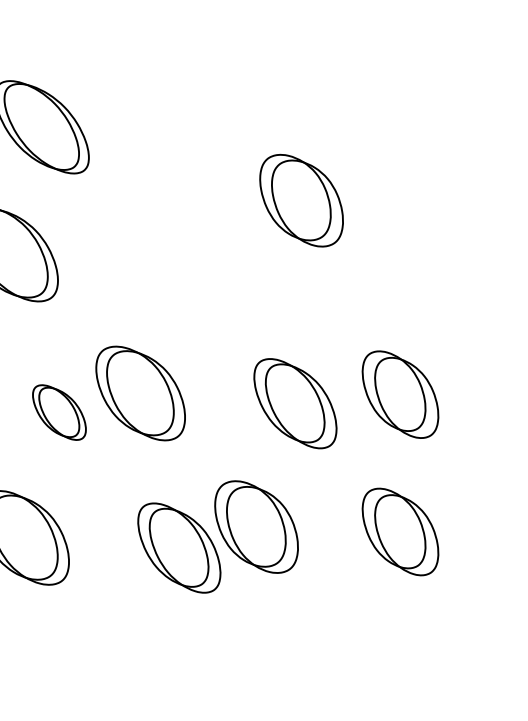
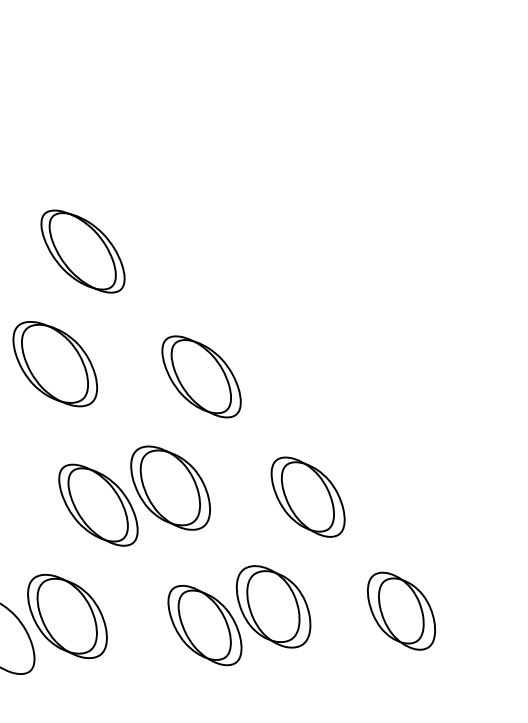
part: (301, 200) -> (313, 316), removed
part: (175, 267) -> (201, 376), added
part: (400, 393) -> (401, 488), removed
part: (59, 411) -> (98, 504), size x1.67

